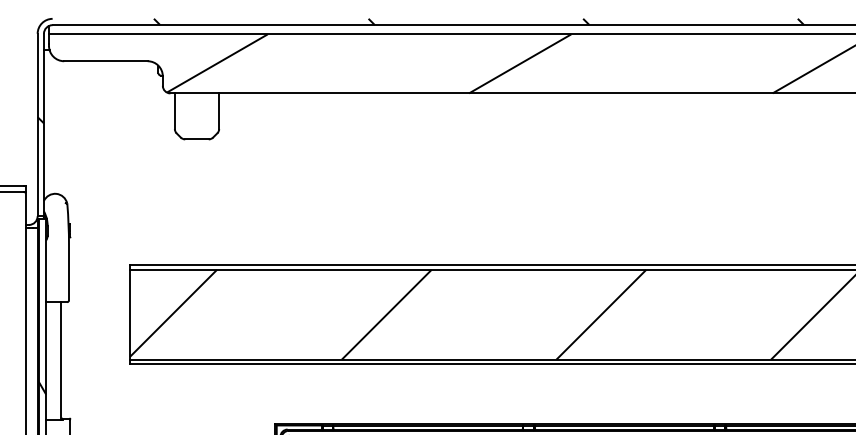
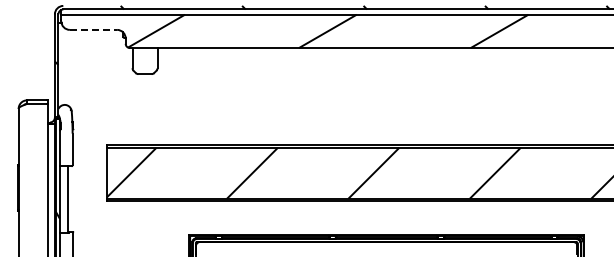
line: (105, 60) -> (93, 29), solid -> dashed

